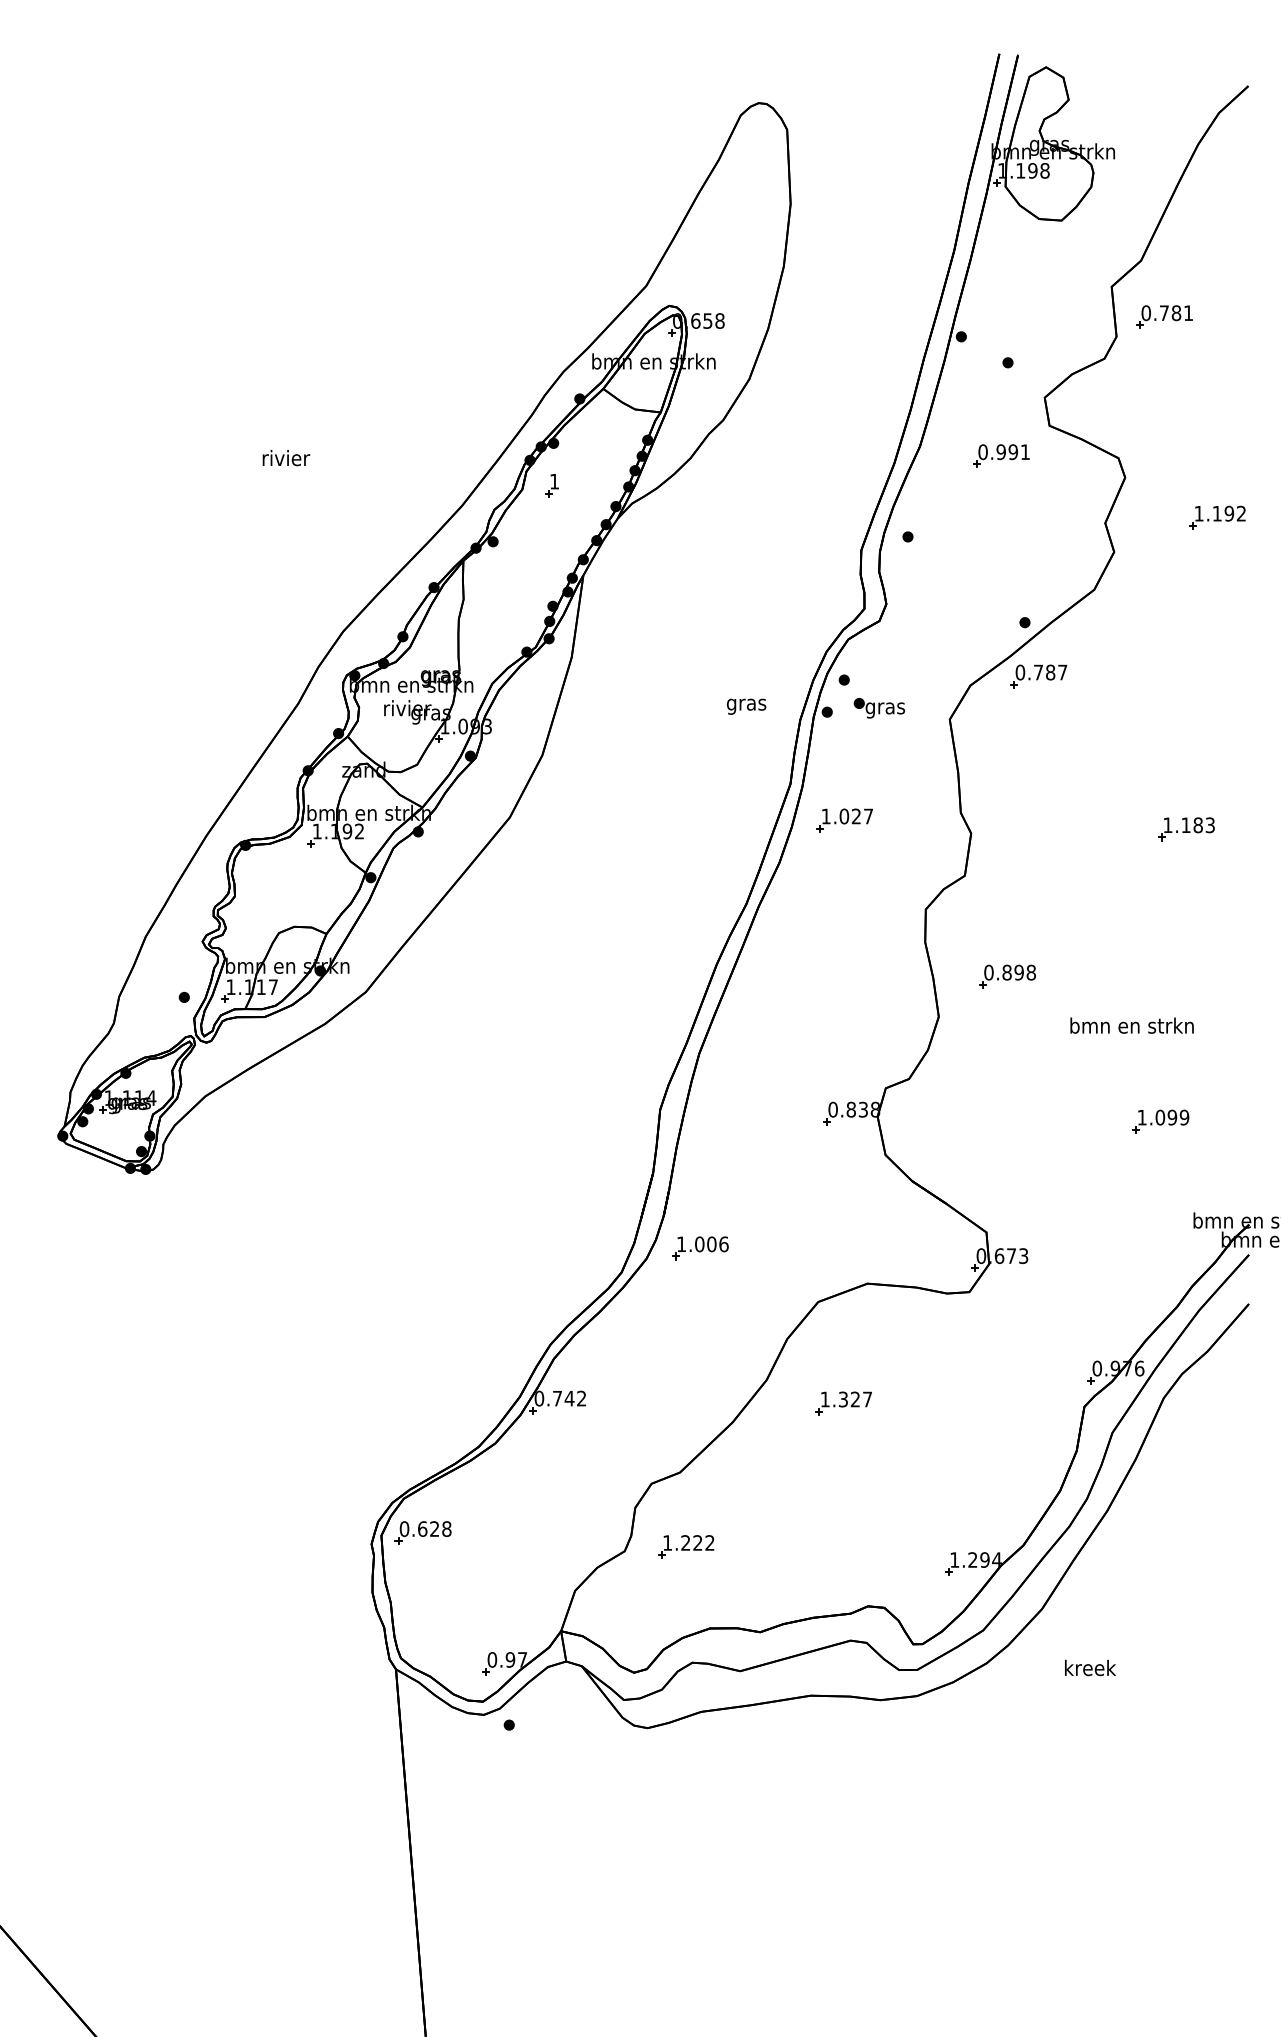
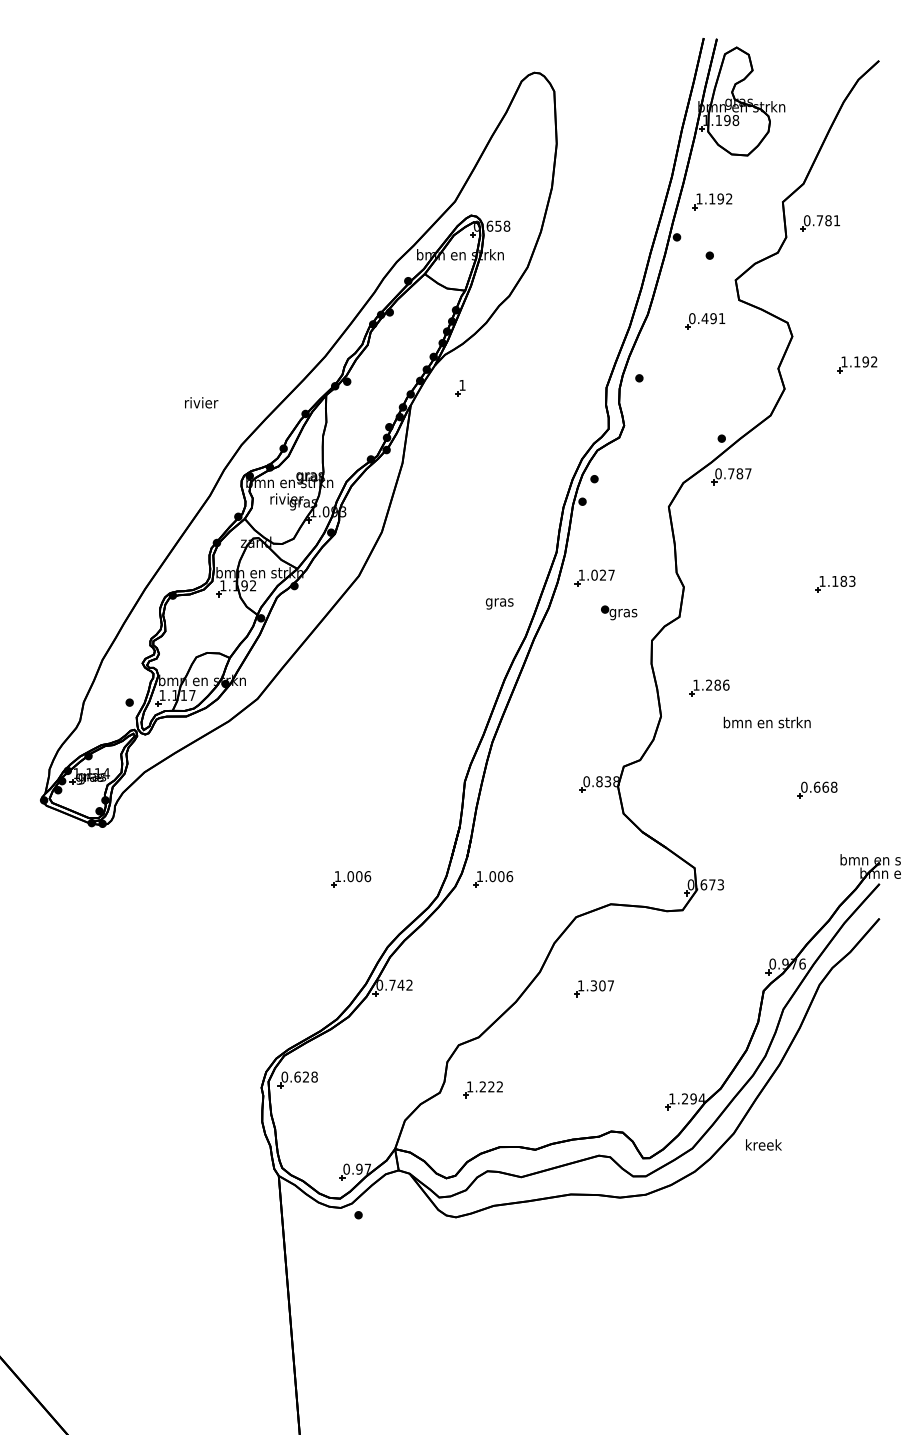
part: (1011, 285) -> (712, 201), added
text: (1000, 451) -> (704, 318), 0.991 -> 0.491
text: (286, 457) -> (201, 402), moved
part: (551, 486) -> (460, 388), moved
text: (746, 706) -> (499, 603), moved
part: (879, 707) -> (619, 612), moved
text: (1010, 971) -> (711, 684), 0.898 -> 1.286
text: (1131, 1025) -> (766, 722), moved
text: (1163, 1116) -> (819, 786), 1.099 -> 0.668
part: (499, 1248) -> (351, 879), added
text: (855, 1399) -> (602, 985), 1.327 -> 1.307
text: (1089, 1667) -> (763, 1144), moved

